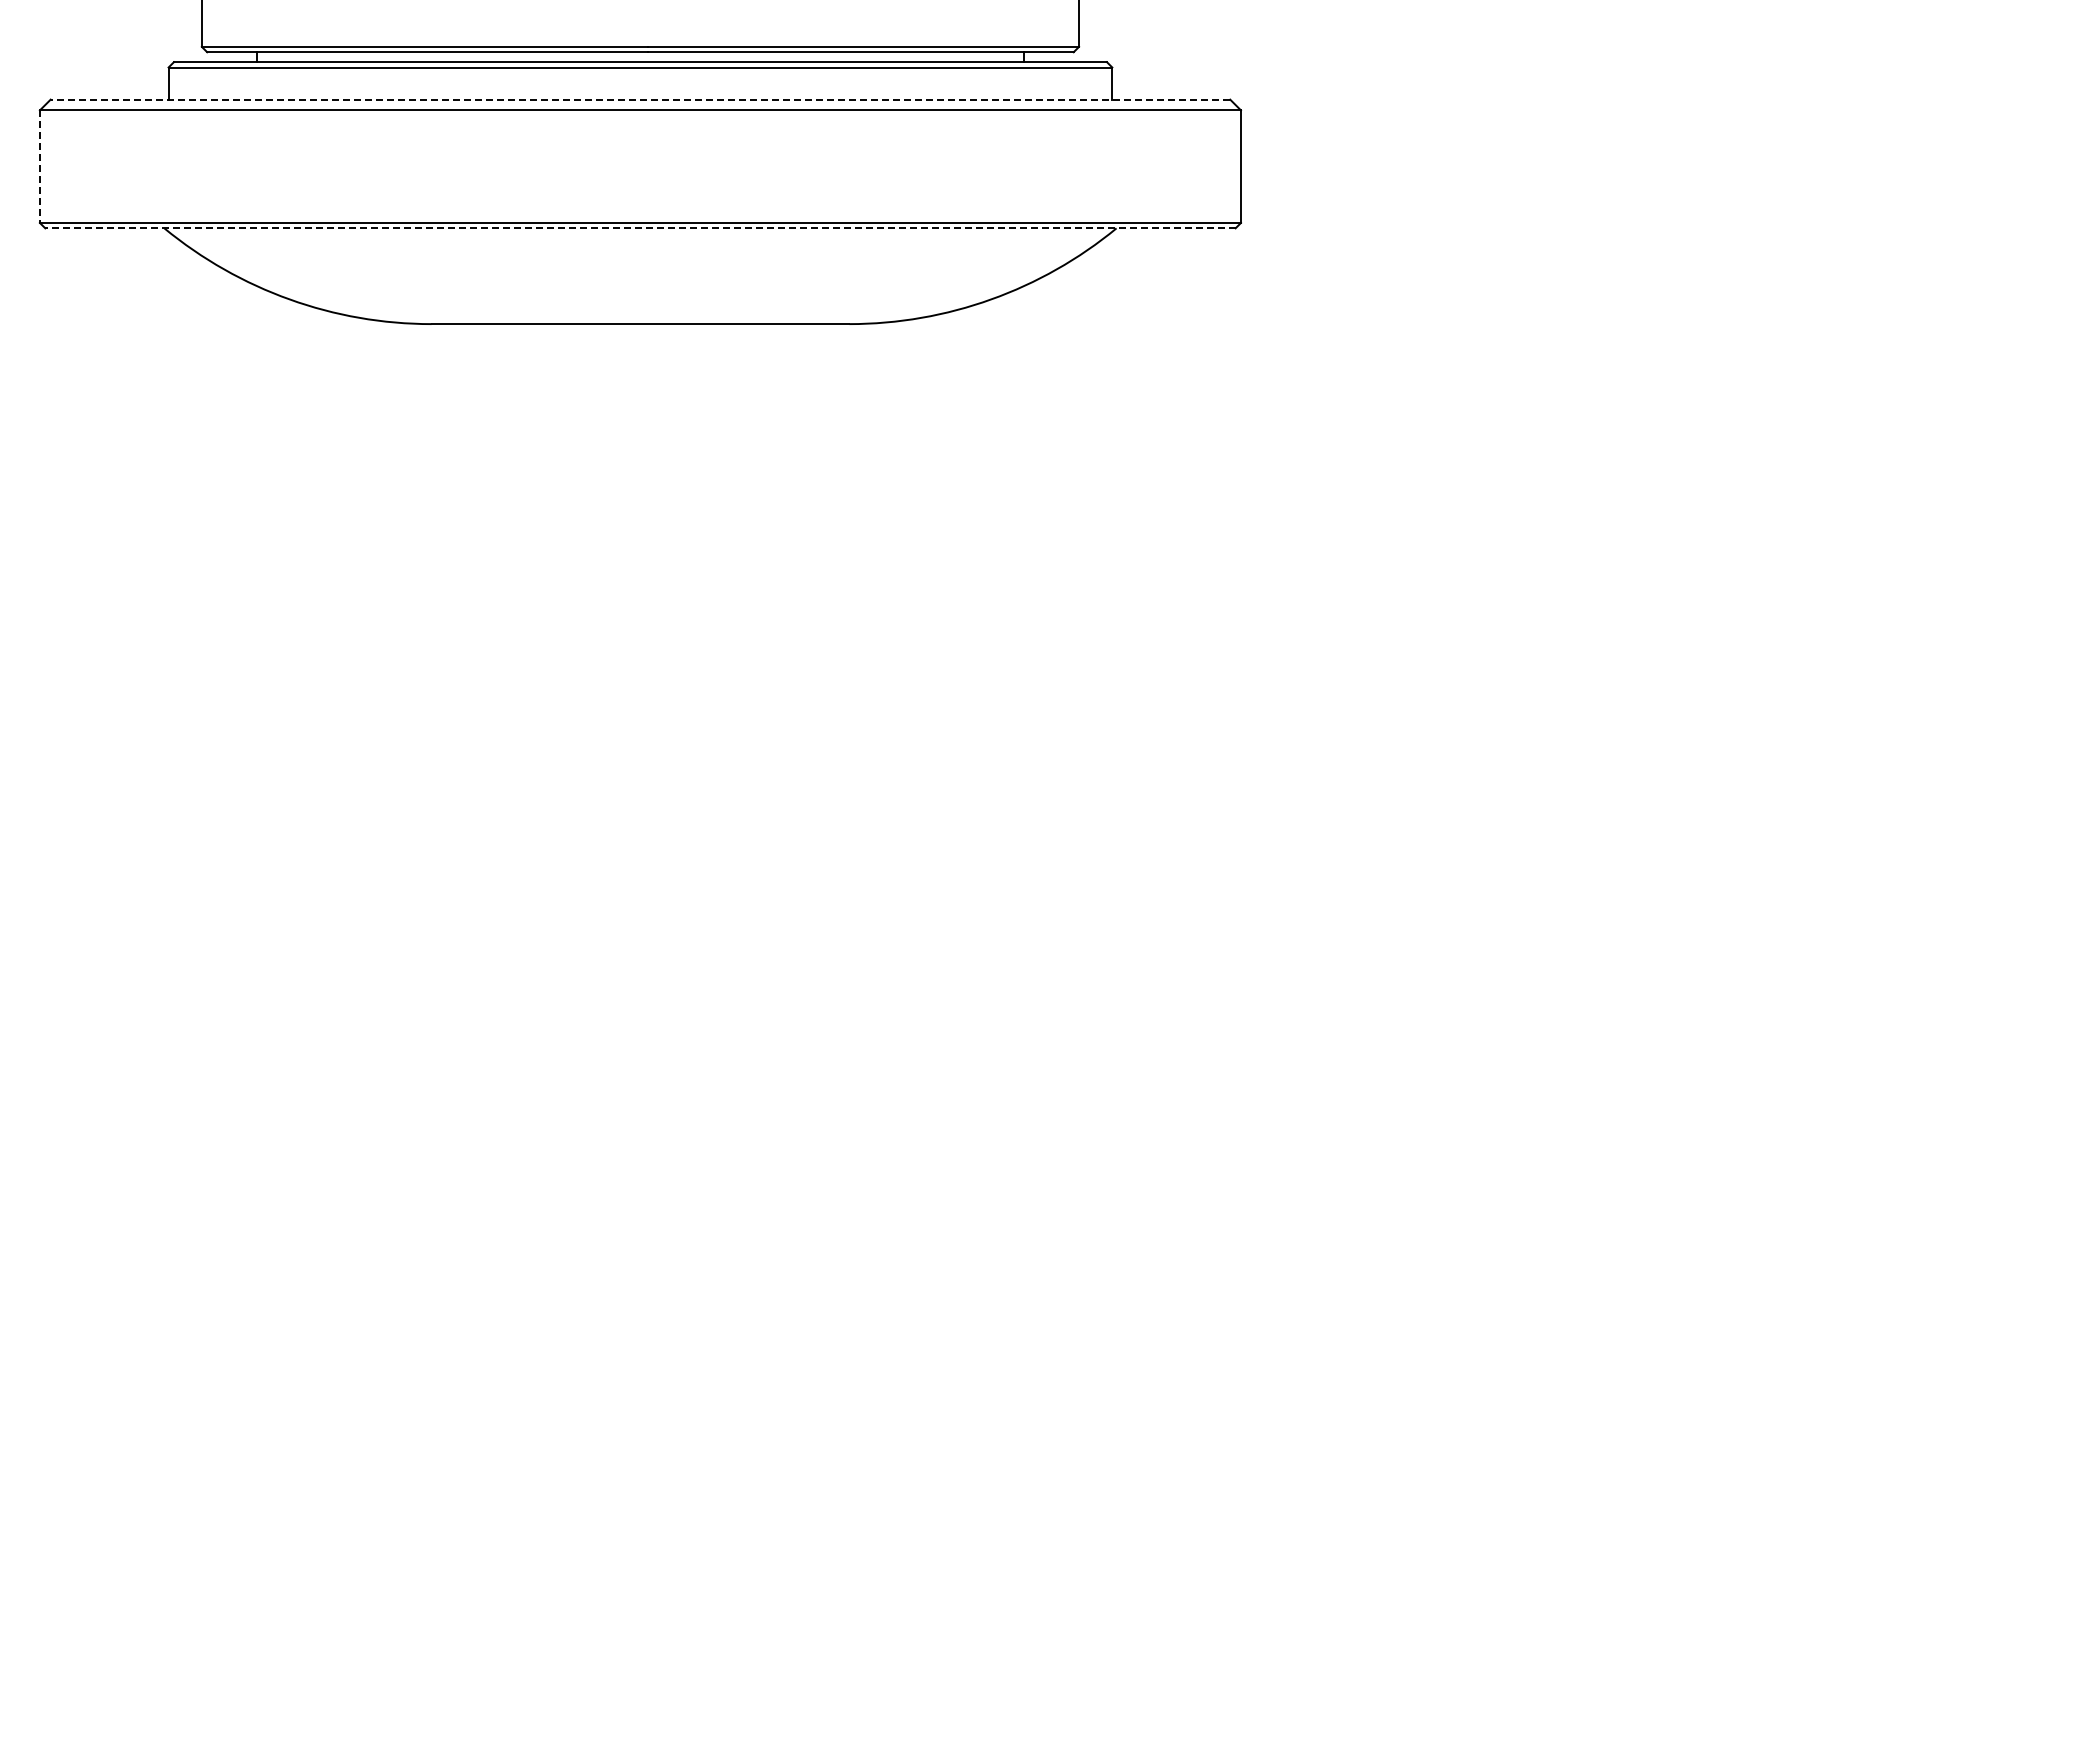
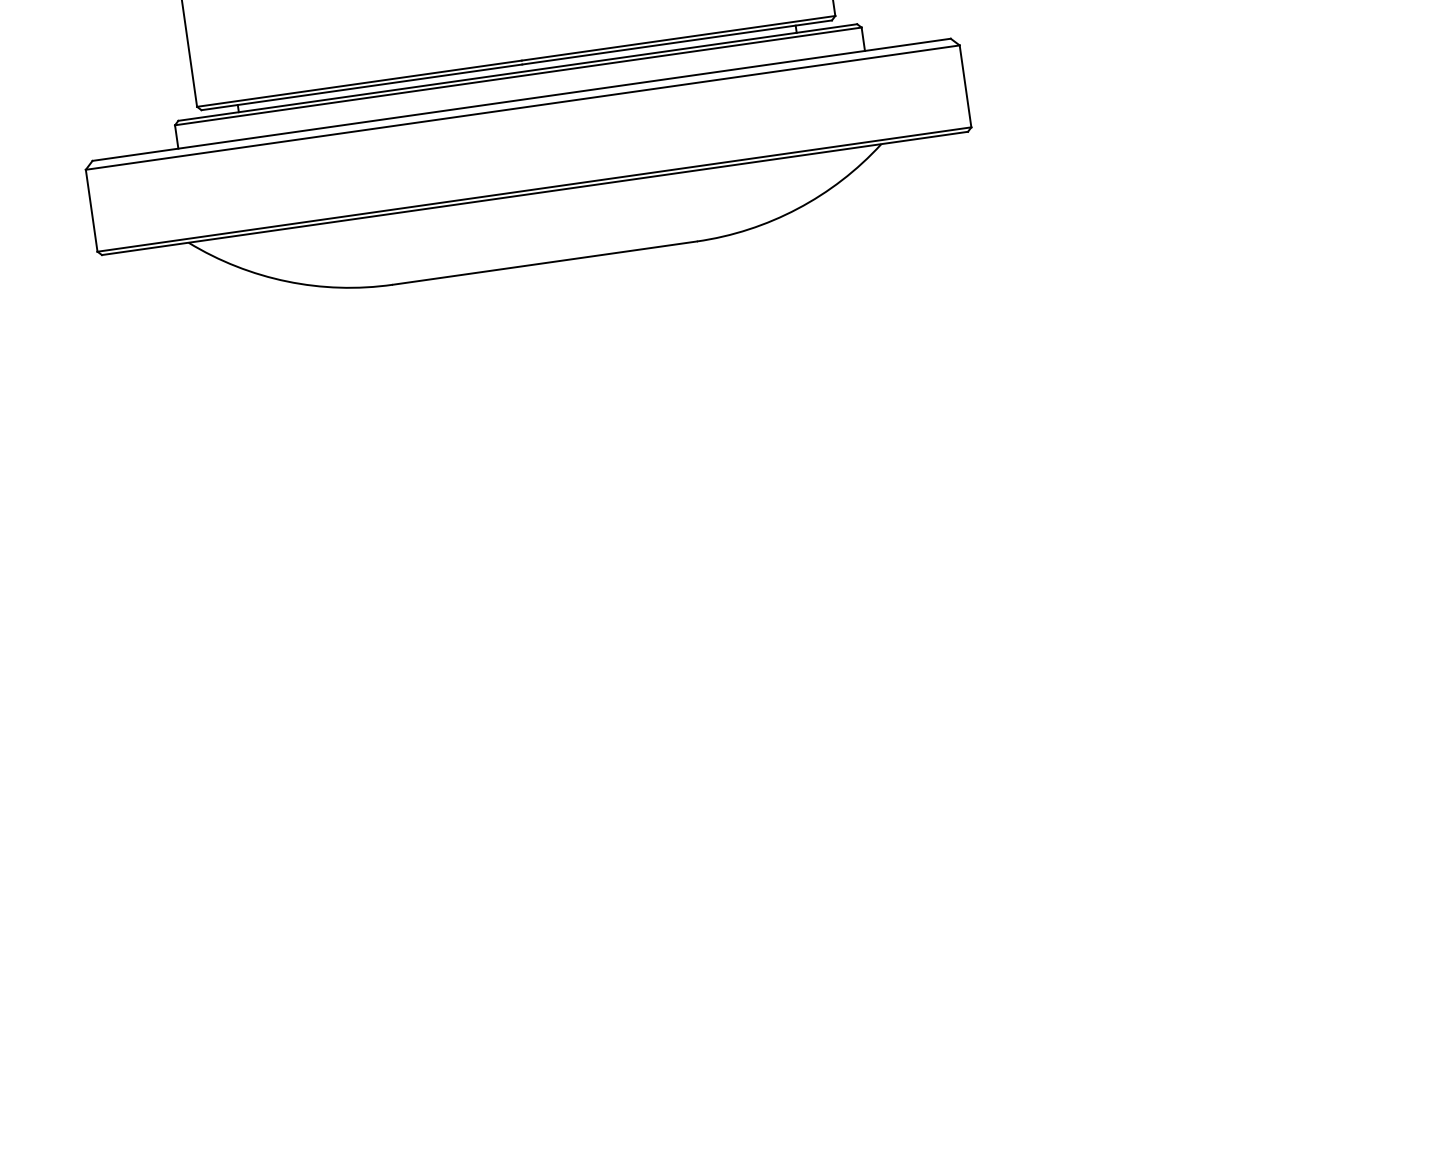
line: (640, 99) -> (521, 99), dashed -> solid
line: (39, 167) -> (91, 211), dashed -> solid
line: (639, 228) -> (534, 193), dashed -> solid

